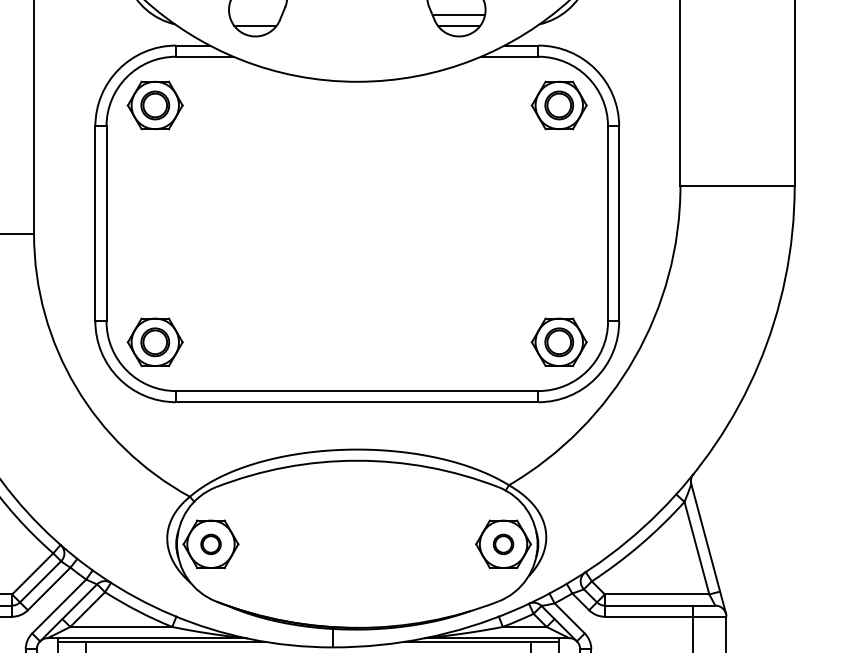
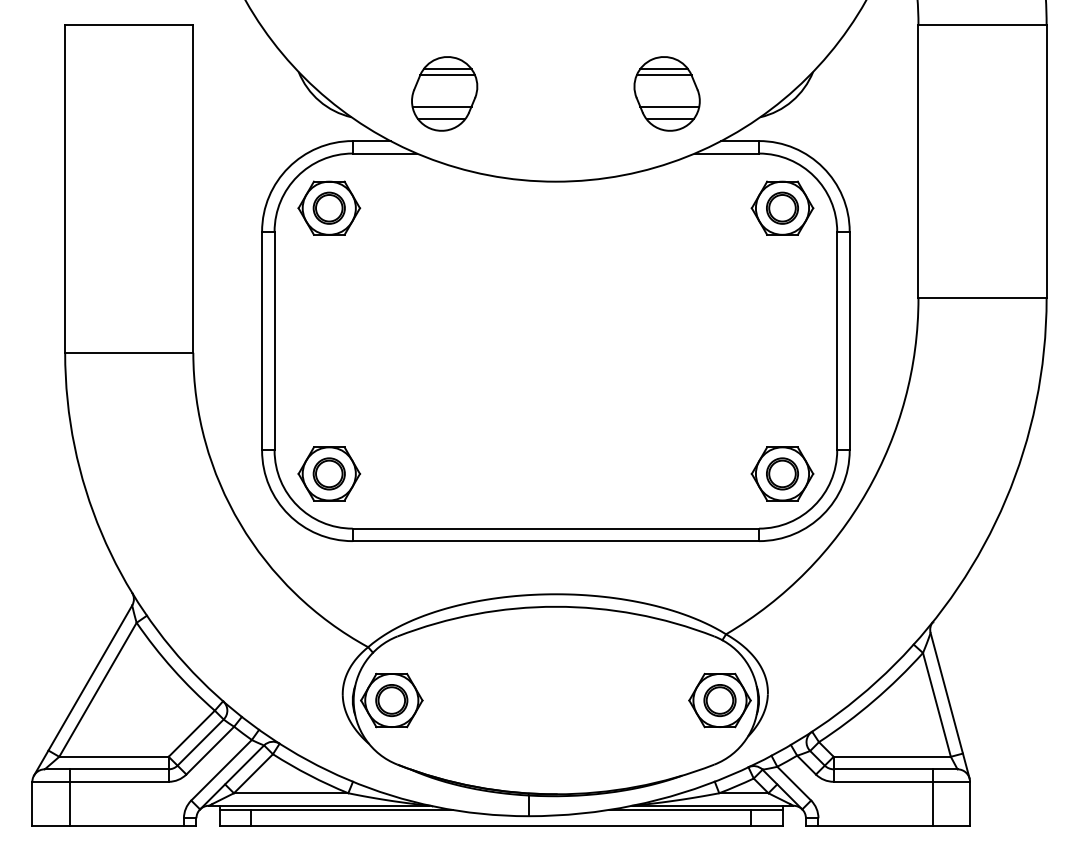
line: (255, 14) -> (441, 106), added
part: (210, 544) -> (391, 700), size x1.43
part: (503, 544) -> (719, 700), size x1.43

